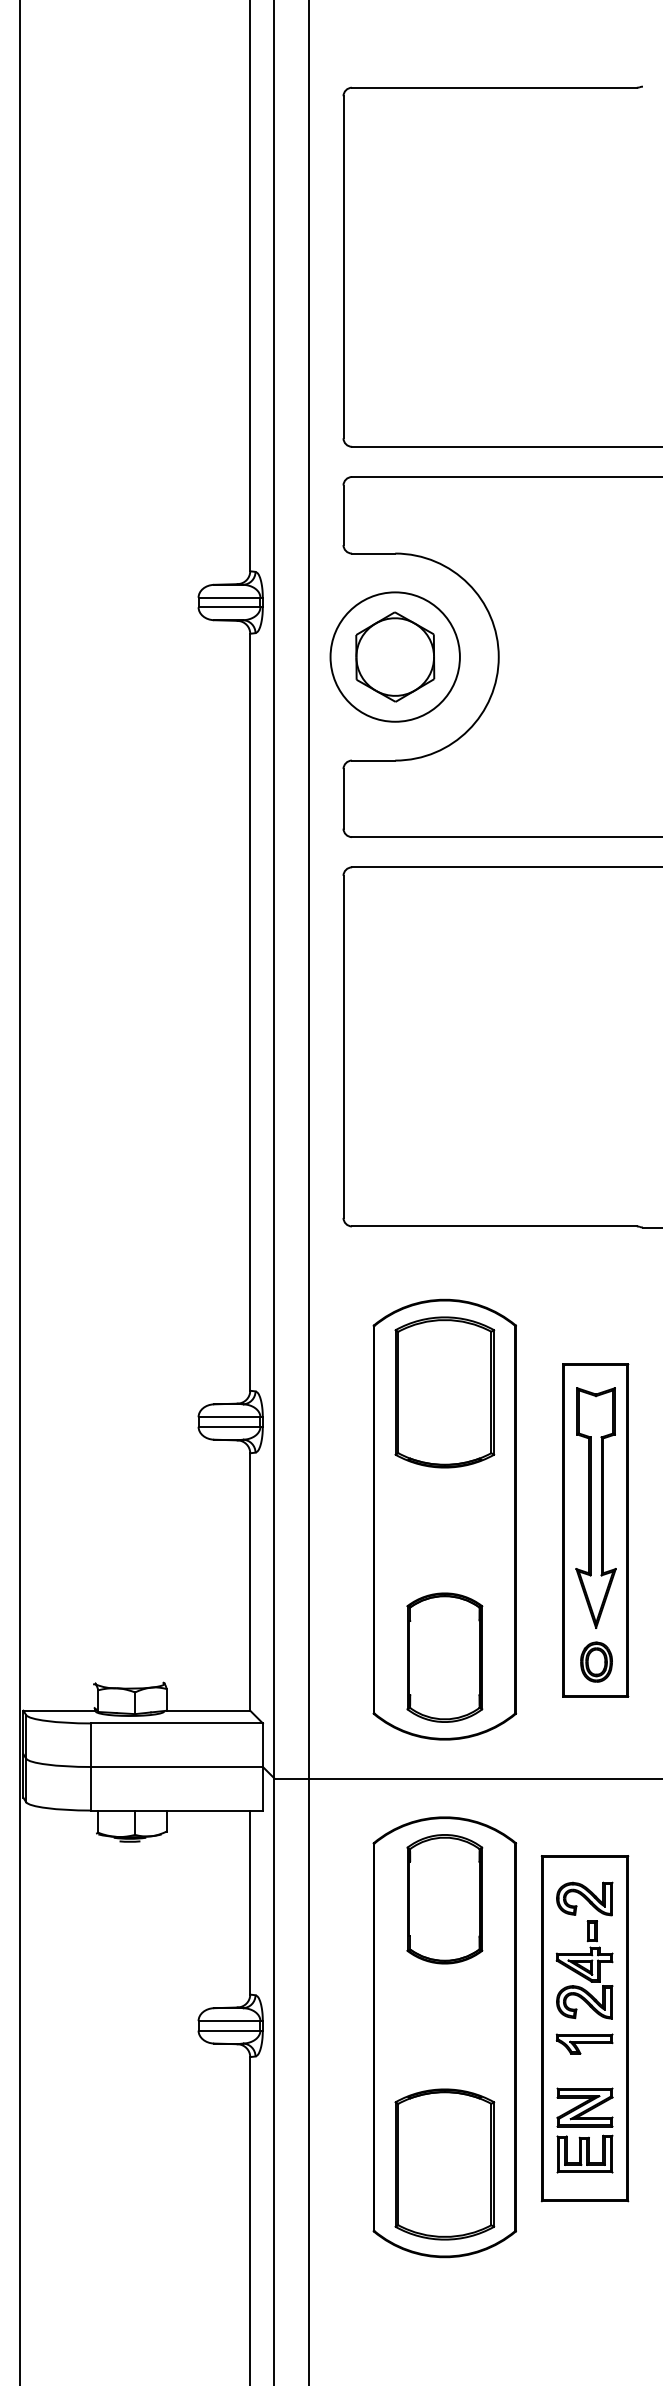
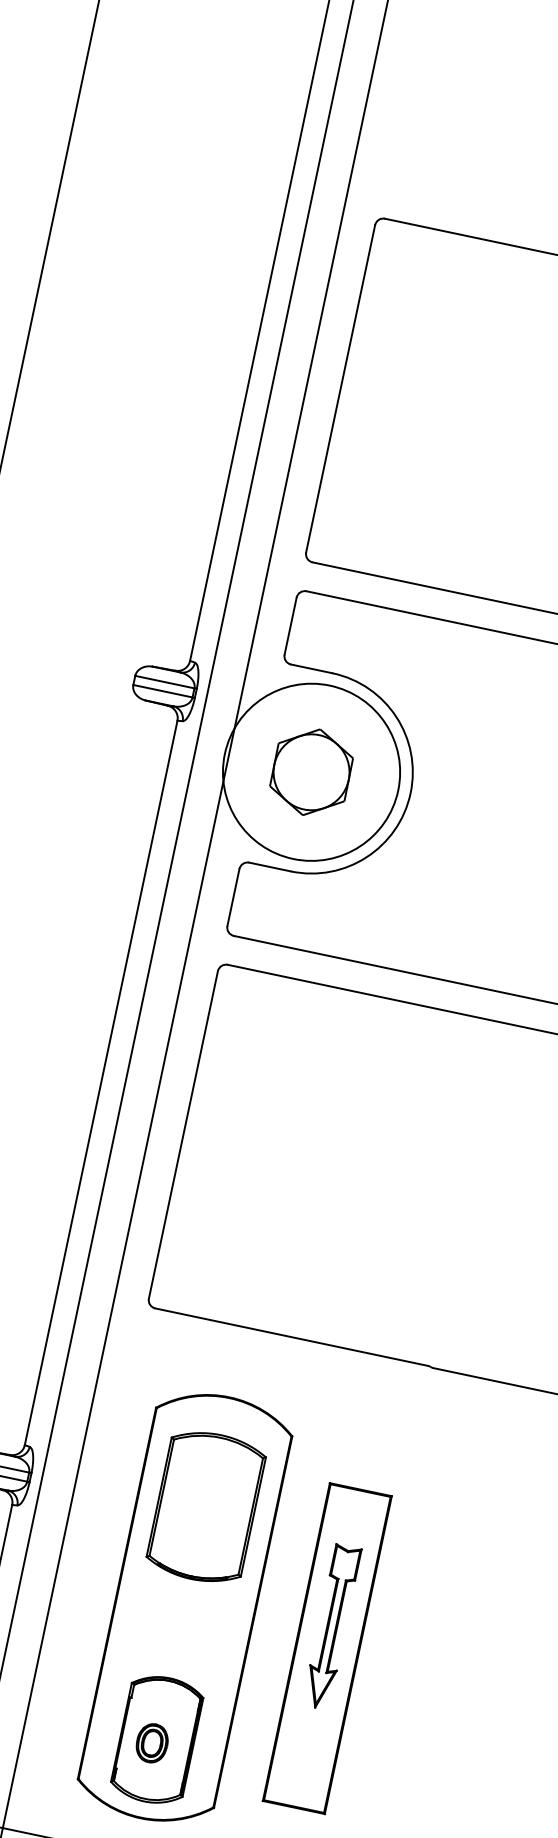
circle: (394, 656) -> (310, 771), size x1.4
part: (444, 1392) -> (205, 1507), moved
part: (595, 1507) -> (331, 1626), size x0.7
part: (596, 1661) -> (152, 1742), moved

